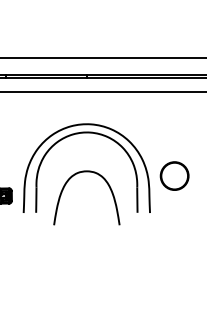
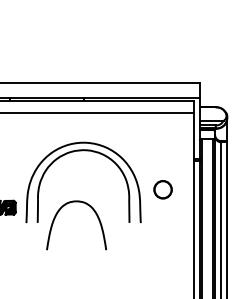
circle: (174, 175) -> (162, 189), size x0.7
curve: (69, 181) -> (60, 210), moved

